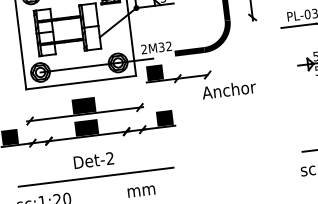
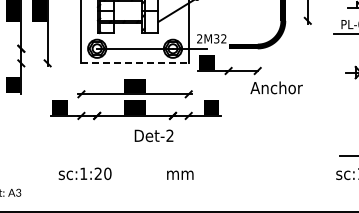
line: (81, 82) -> (135, 63), solid -> dashed
text: (93, 160) -> (153, 135), moved
line: (95, 177) -> (137, 156), removed

